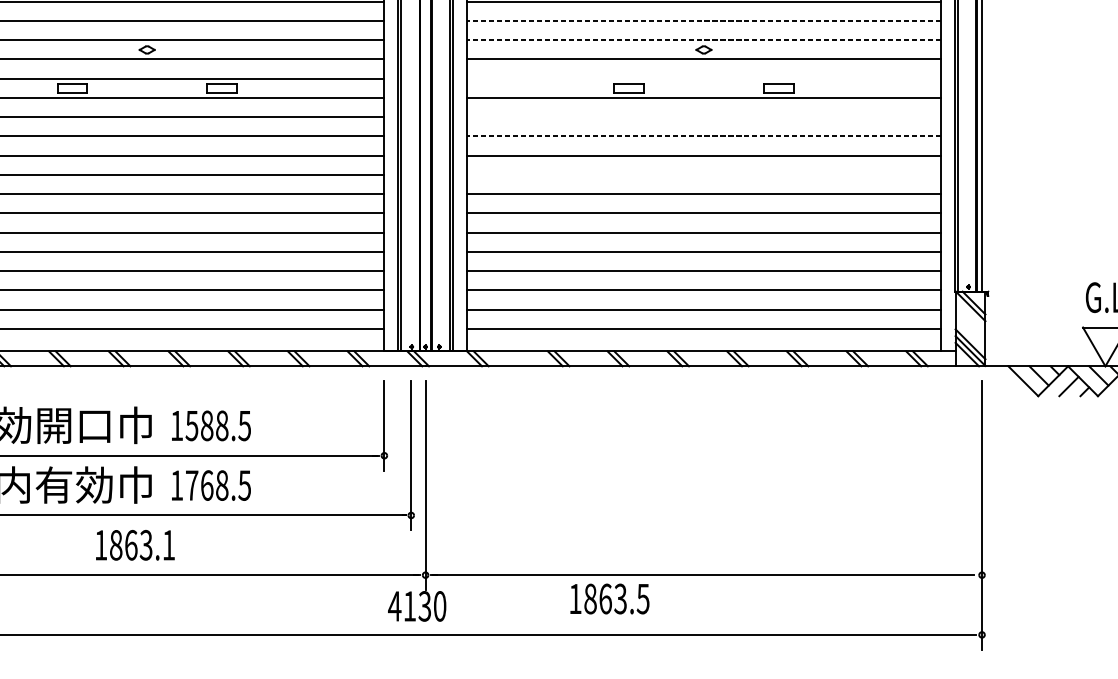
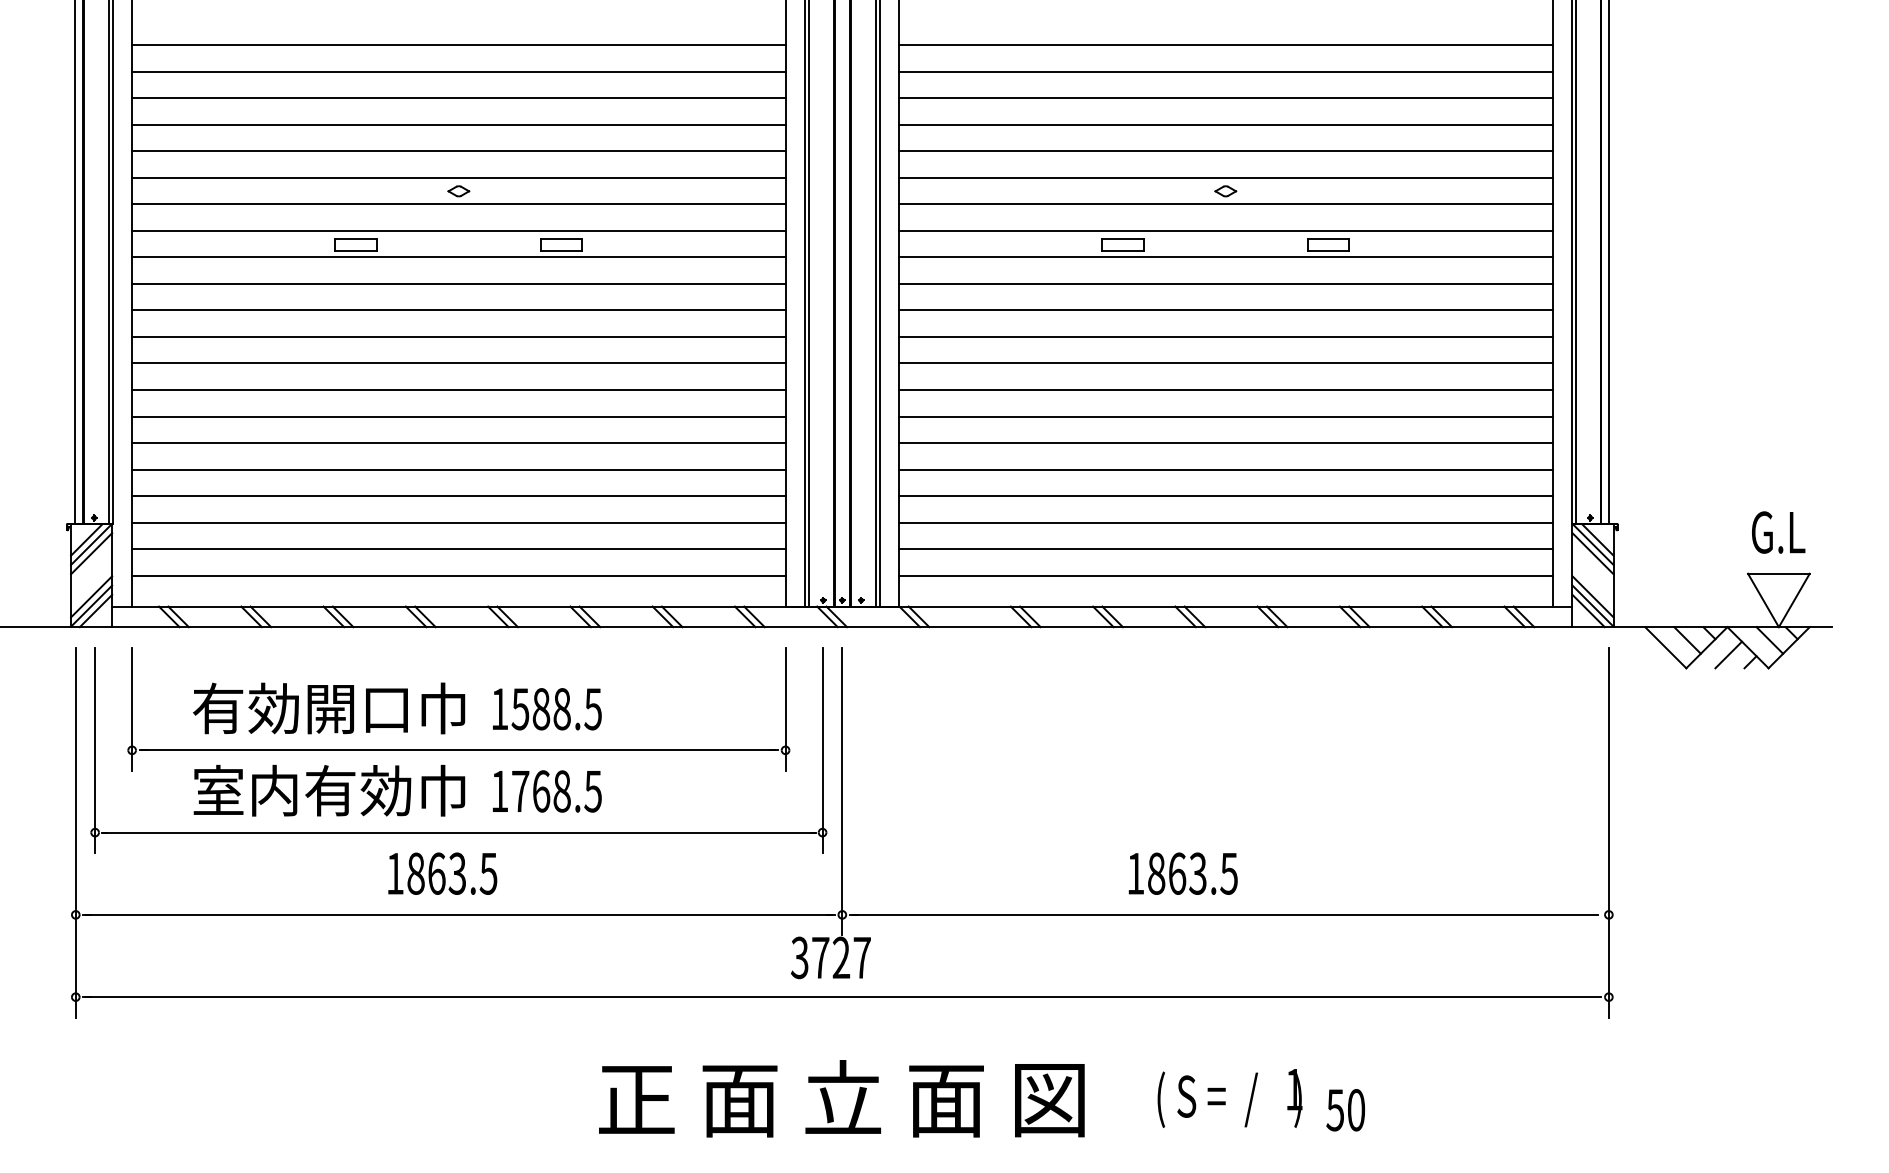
line: (703, 21) -> (1225, 151), dashed -> solid
line: (703, 39) -> (1225, 177), dashed -> solid
line: (703, 78) -> (1225, 230), added
line: (703, 116) -> (1225, 283), added
line: (703, 136) -> (1225, 310), dashed -> solid
line: (703, 174) -> (1225, 363), added
line: (970, 312) -> (1592, 553), added
text: (168, 545) -> (488, 873), 1863.1 -> 1863.5
text: (609, 598) -> (1182, 873), moved
text: (417, 606) -> (830, 957), 4130 -> 3727

